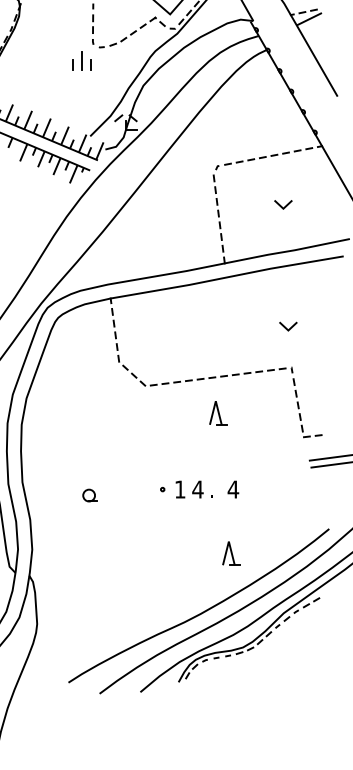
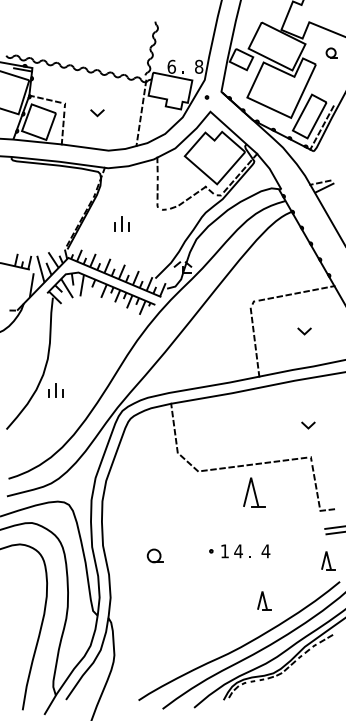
part: (81, 59) -> (121, 223), moved
part: (218, 412) -> (254, 491), size x1.6
part: (90, 494) -> (155, 555), size x1.4
part: (314, 501) -> (328, 560), added

